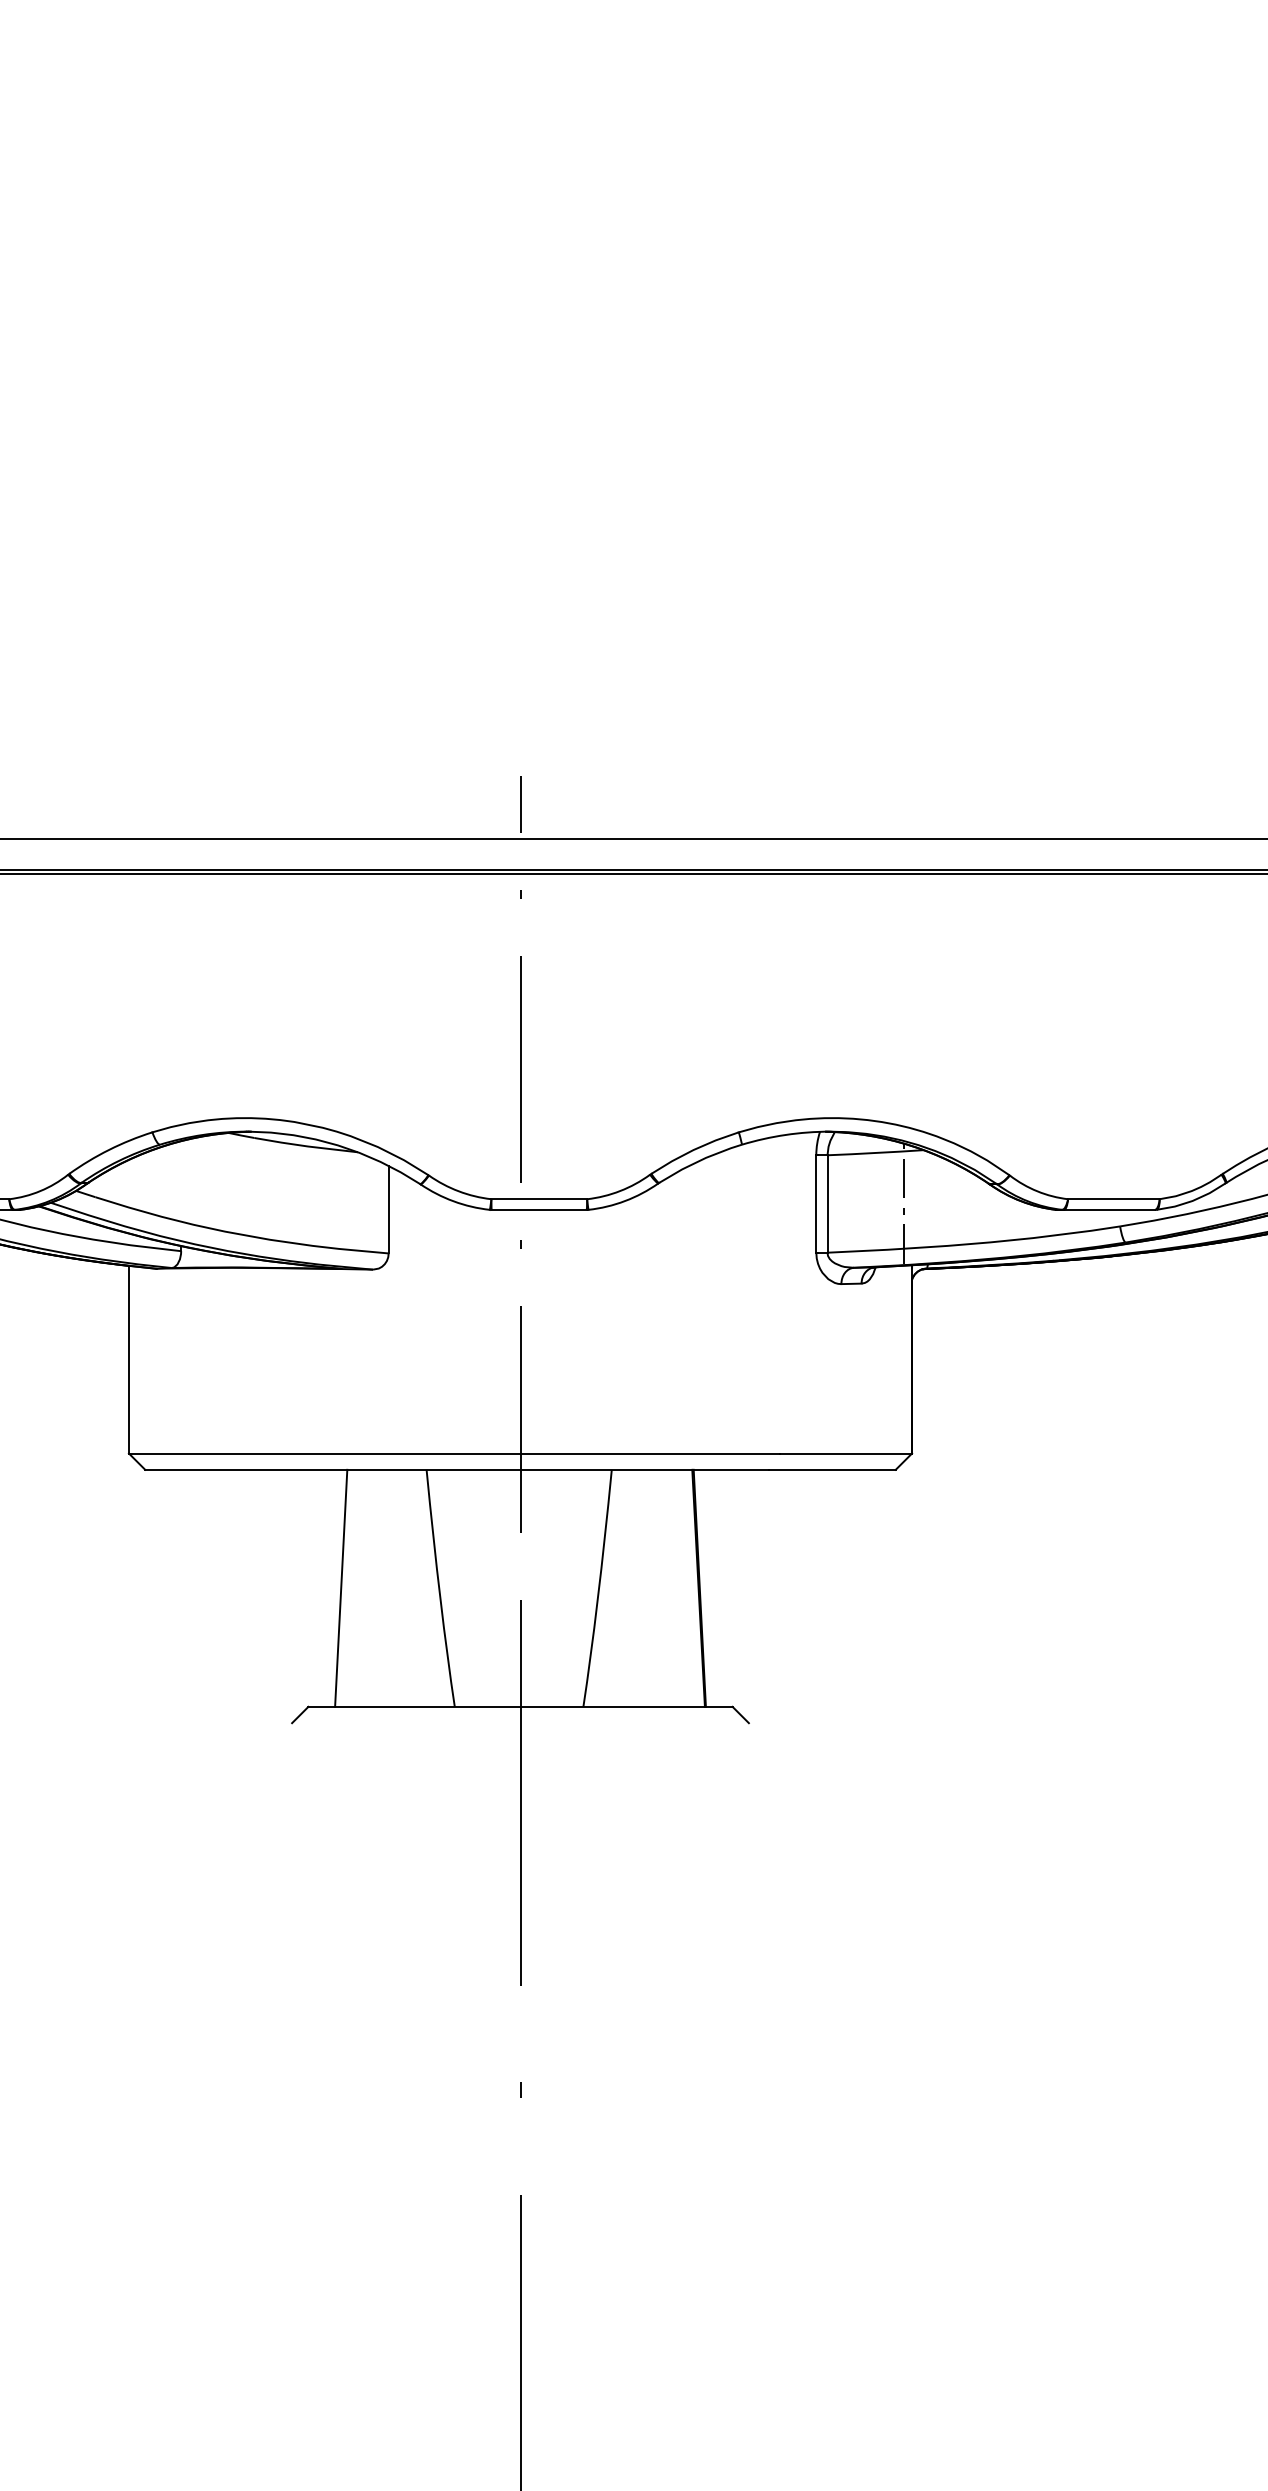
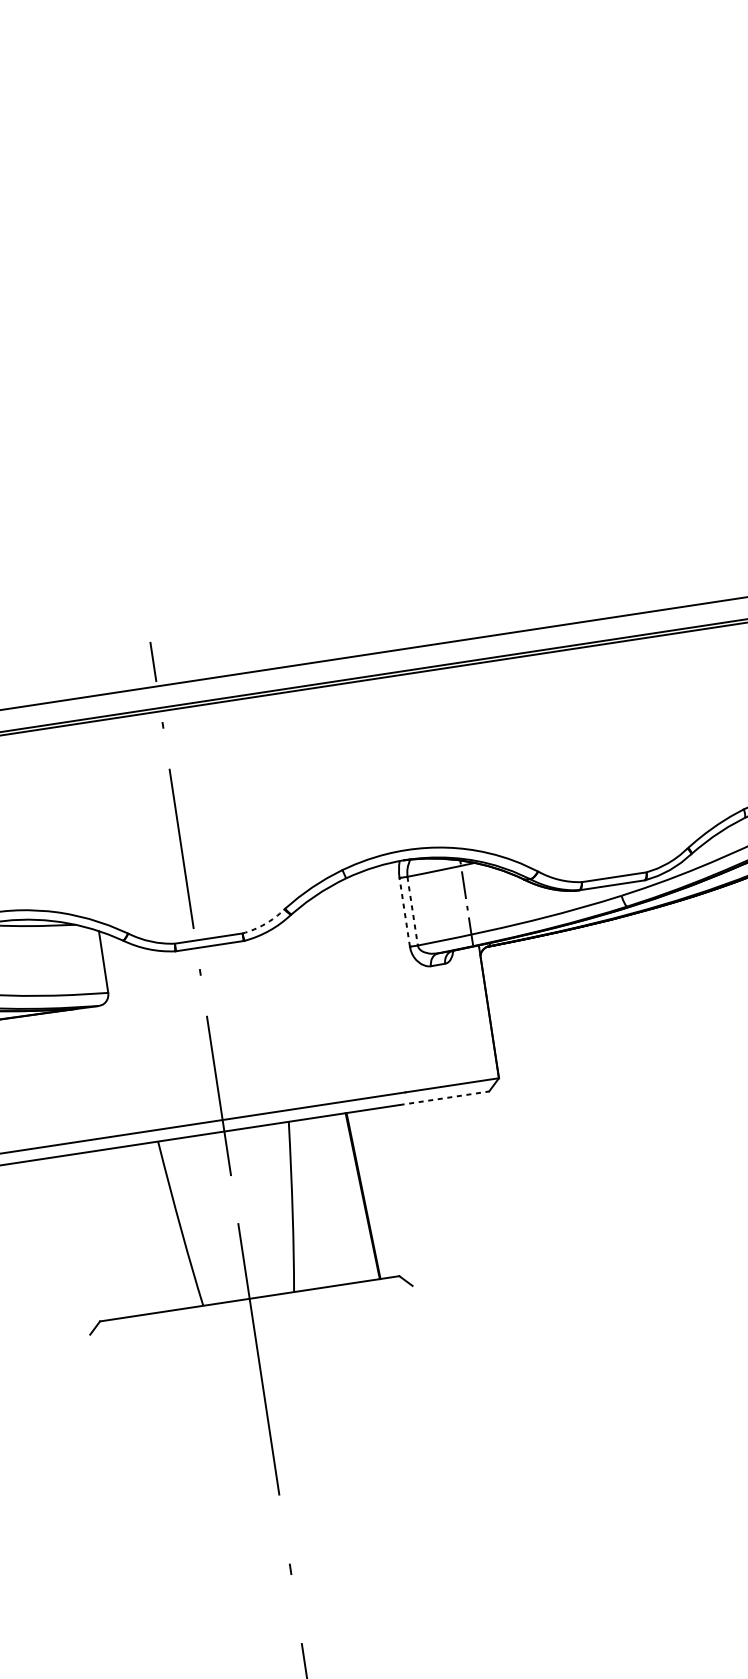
arc: (620, 1191) -> (265, 924), solid -> dashed
line: (816, 1204) -> (404, 912), solid -> dashed
line: (827, 1204) -> (412, 911), solid -> dashed
line: (832, 1469) -> (444, 1098), solid -> dashed
line: (341, 1587) -> (110, 1233), removed

